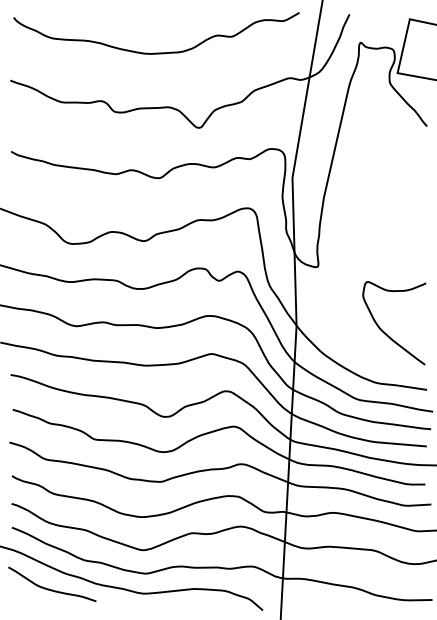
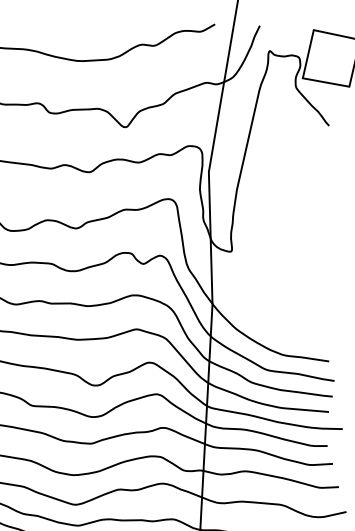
curve: (385, 332) -> (292, 310), removed

